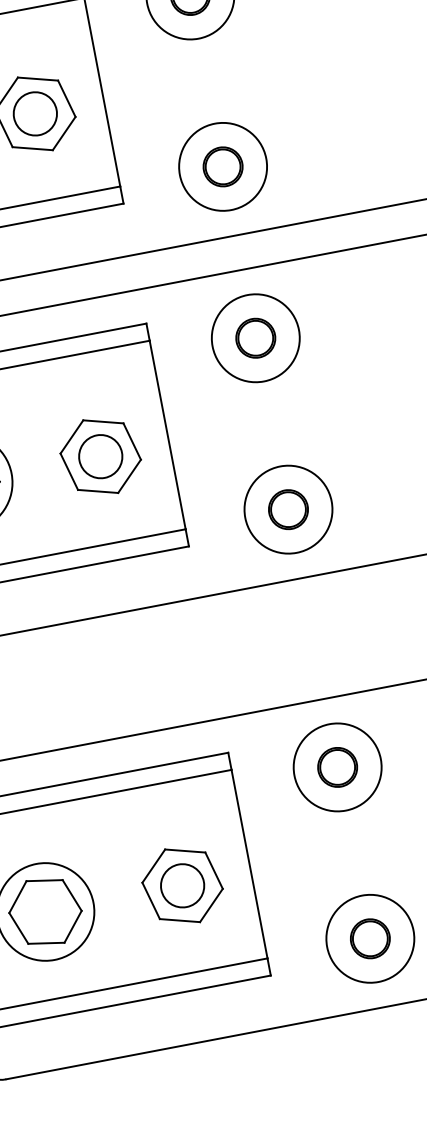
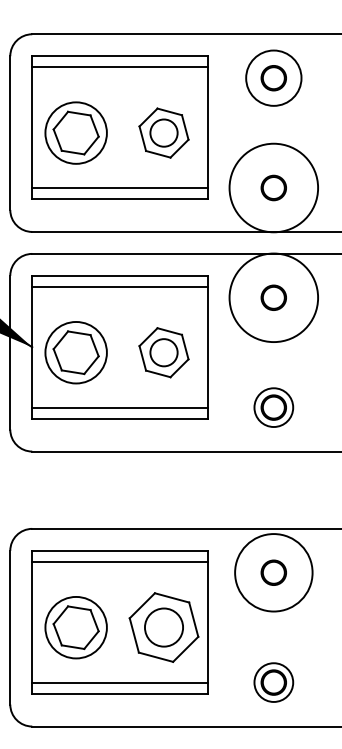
circle: (222, 166) -> (273, 187), size x1.6
circle: (255, 337) -> (273, 297), size x1.6
circle: (287, 509) -> (273, 407), size x0.7
circle: (337, 767) -> (273, 572), size x1.4
part: (181, 885) -> (163, 627), size x1.4
circle: (369, 938) -> (273, 682), size x0.7

